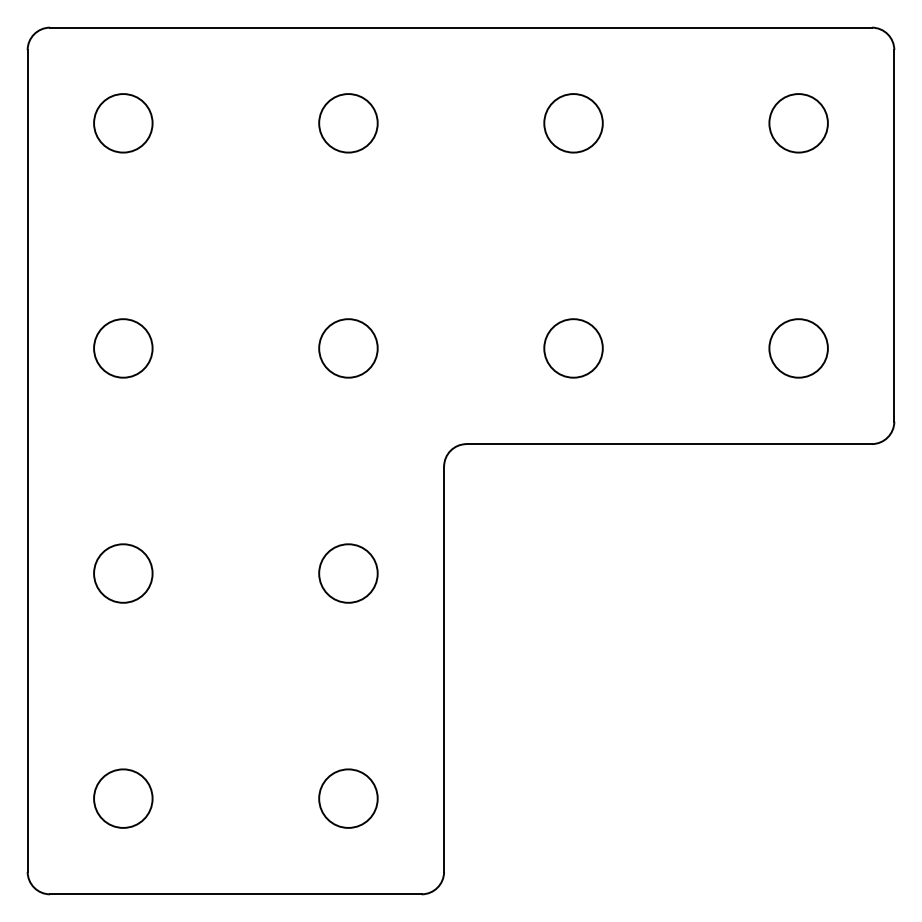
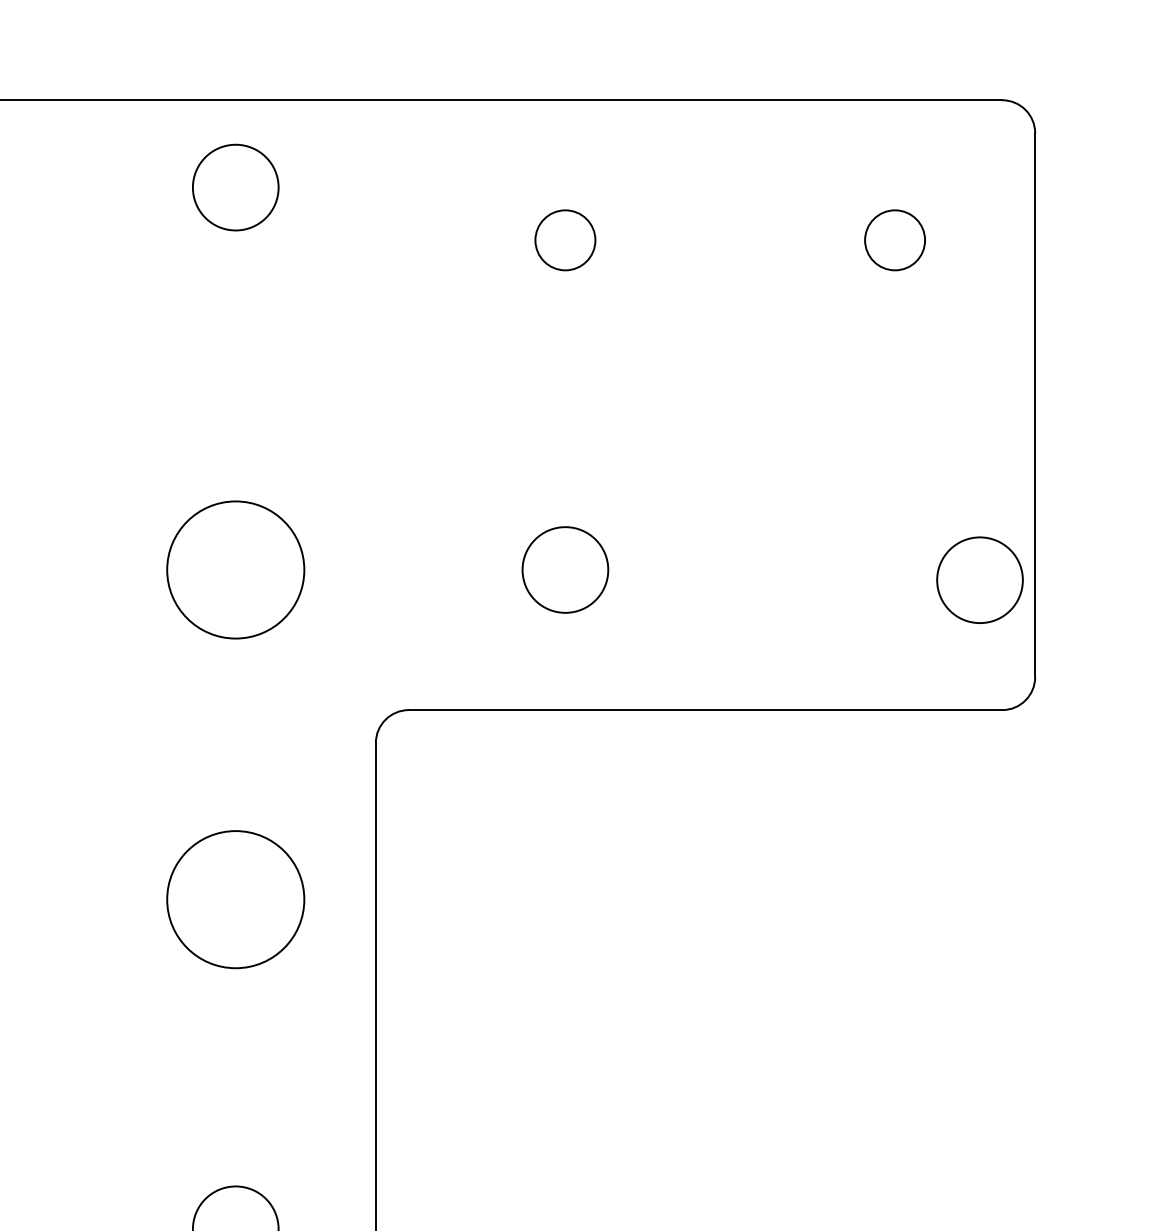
circle: (348, 123) -> (235, 187), moved
circle: (573, 123) -> (565, 240), size x0.7
circle: (798, 123) -> (894, 240), size x0.7
circle: (348, 348) -> (235, 570), size x1.6
circle: (798, 348) -> (979, 580), moved
circle: (348, 573) -> (235, 899), size x1.6

